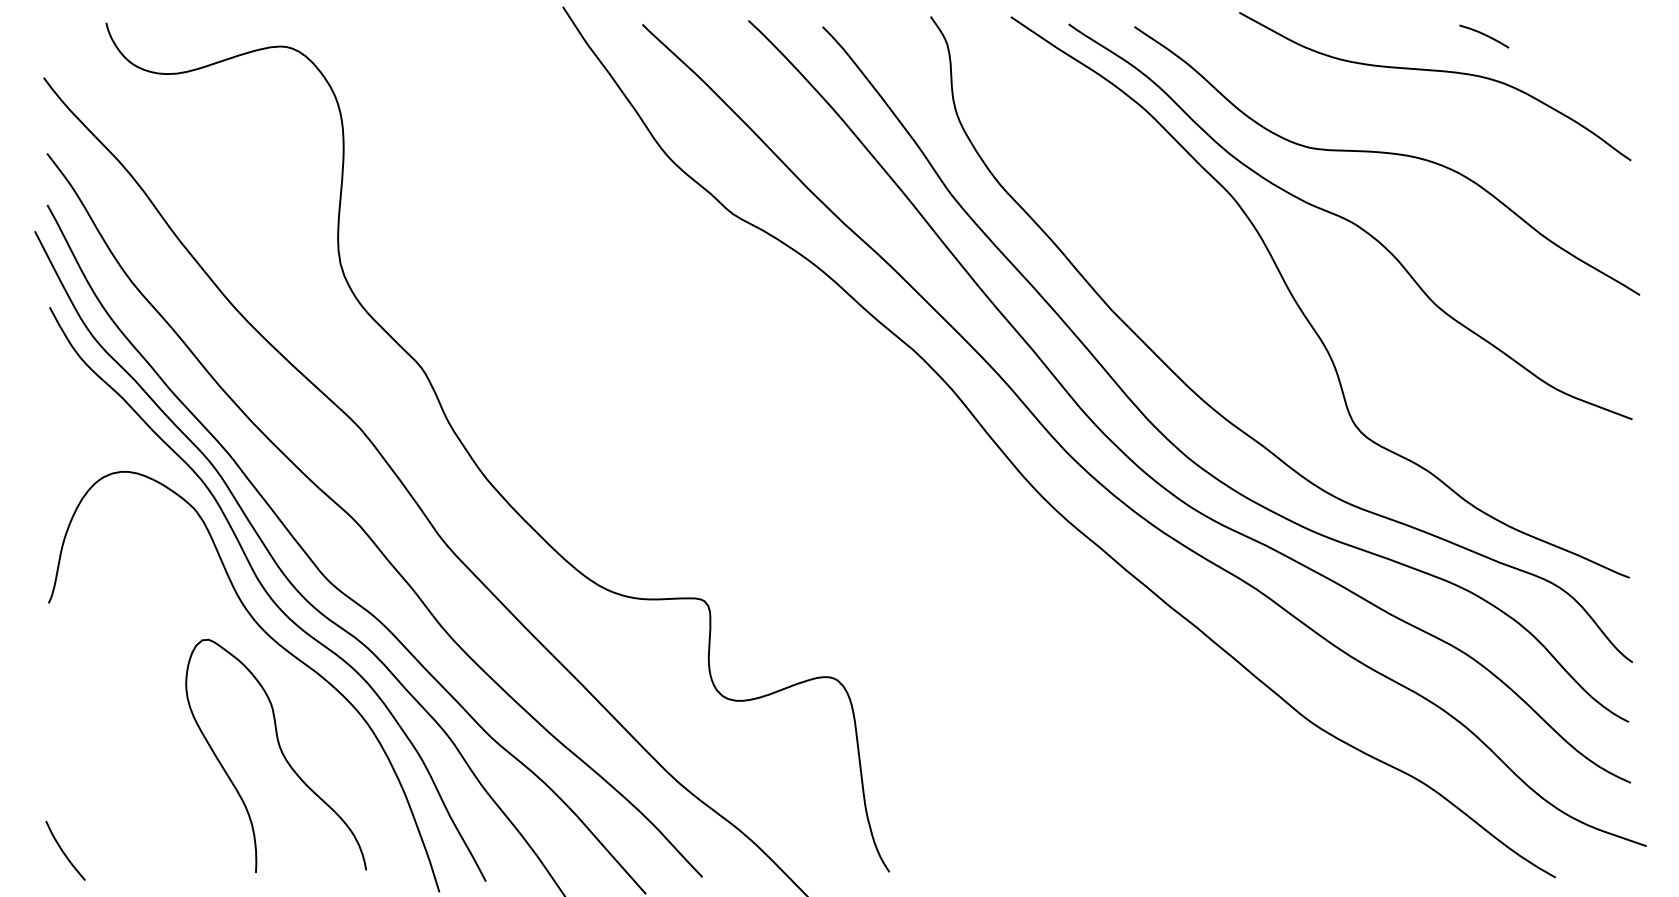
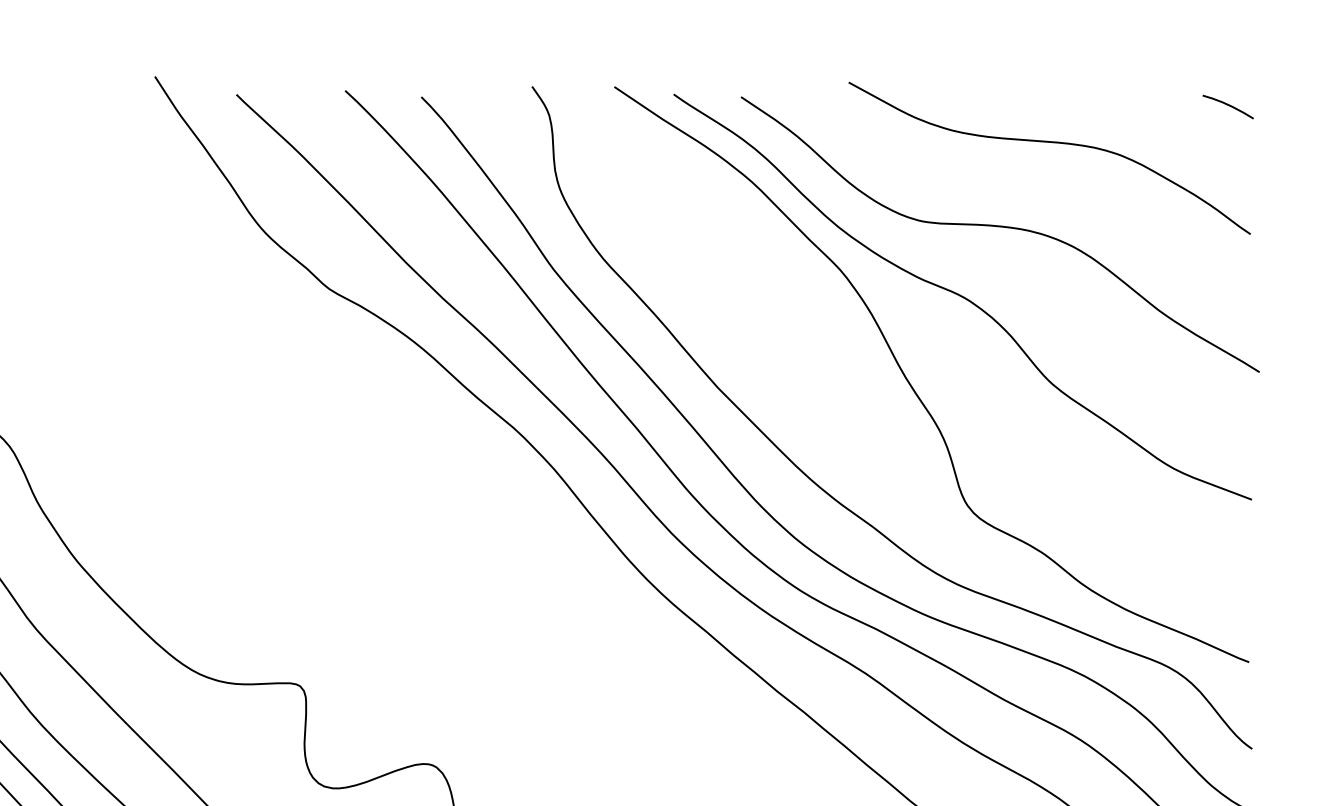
curve: (1484, 35) -> (1228, 105), moved

